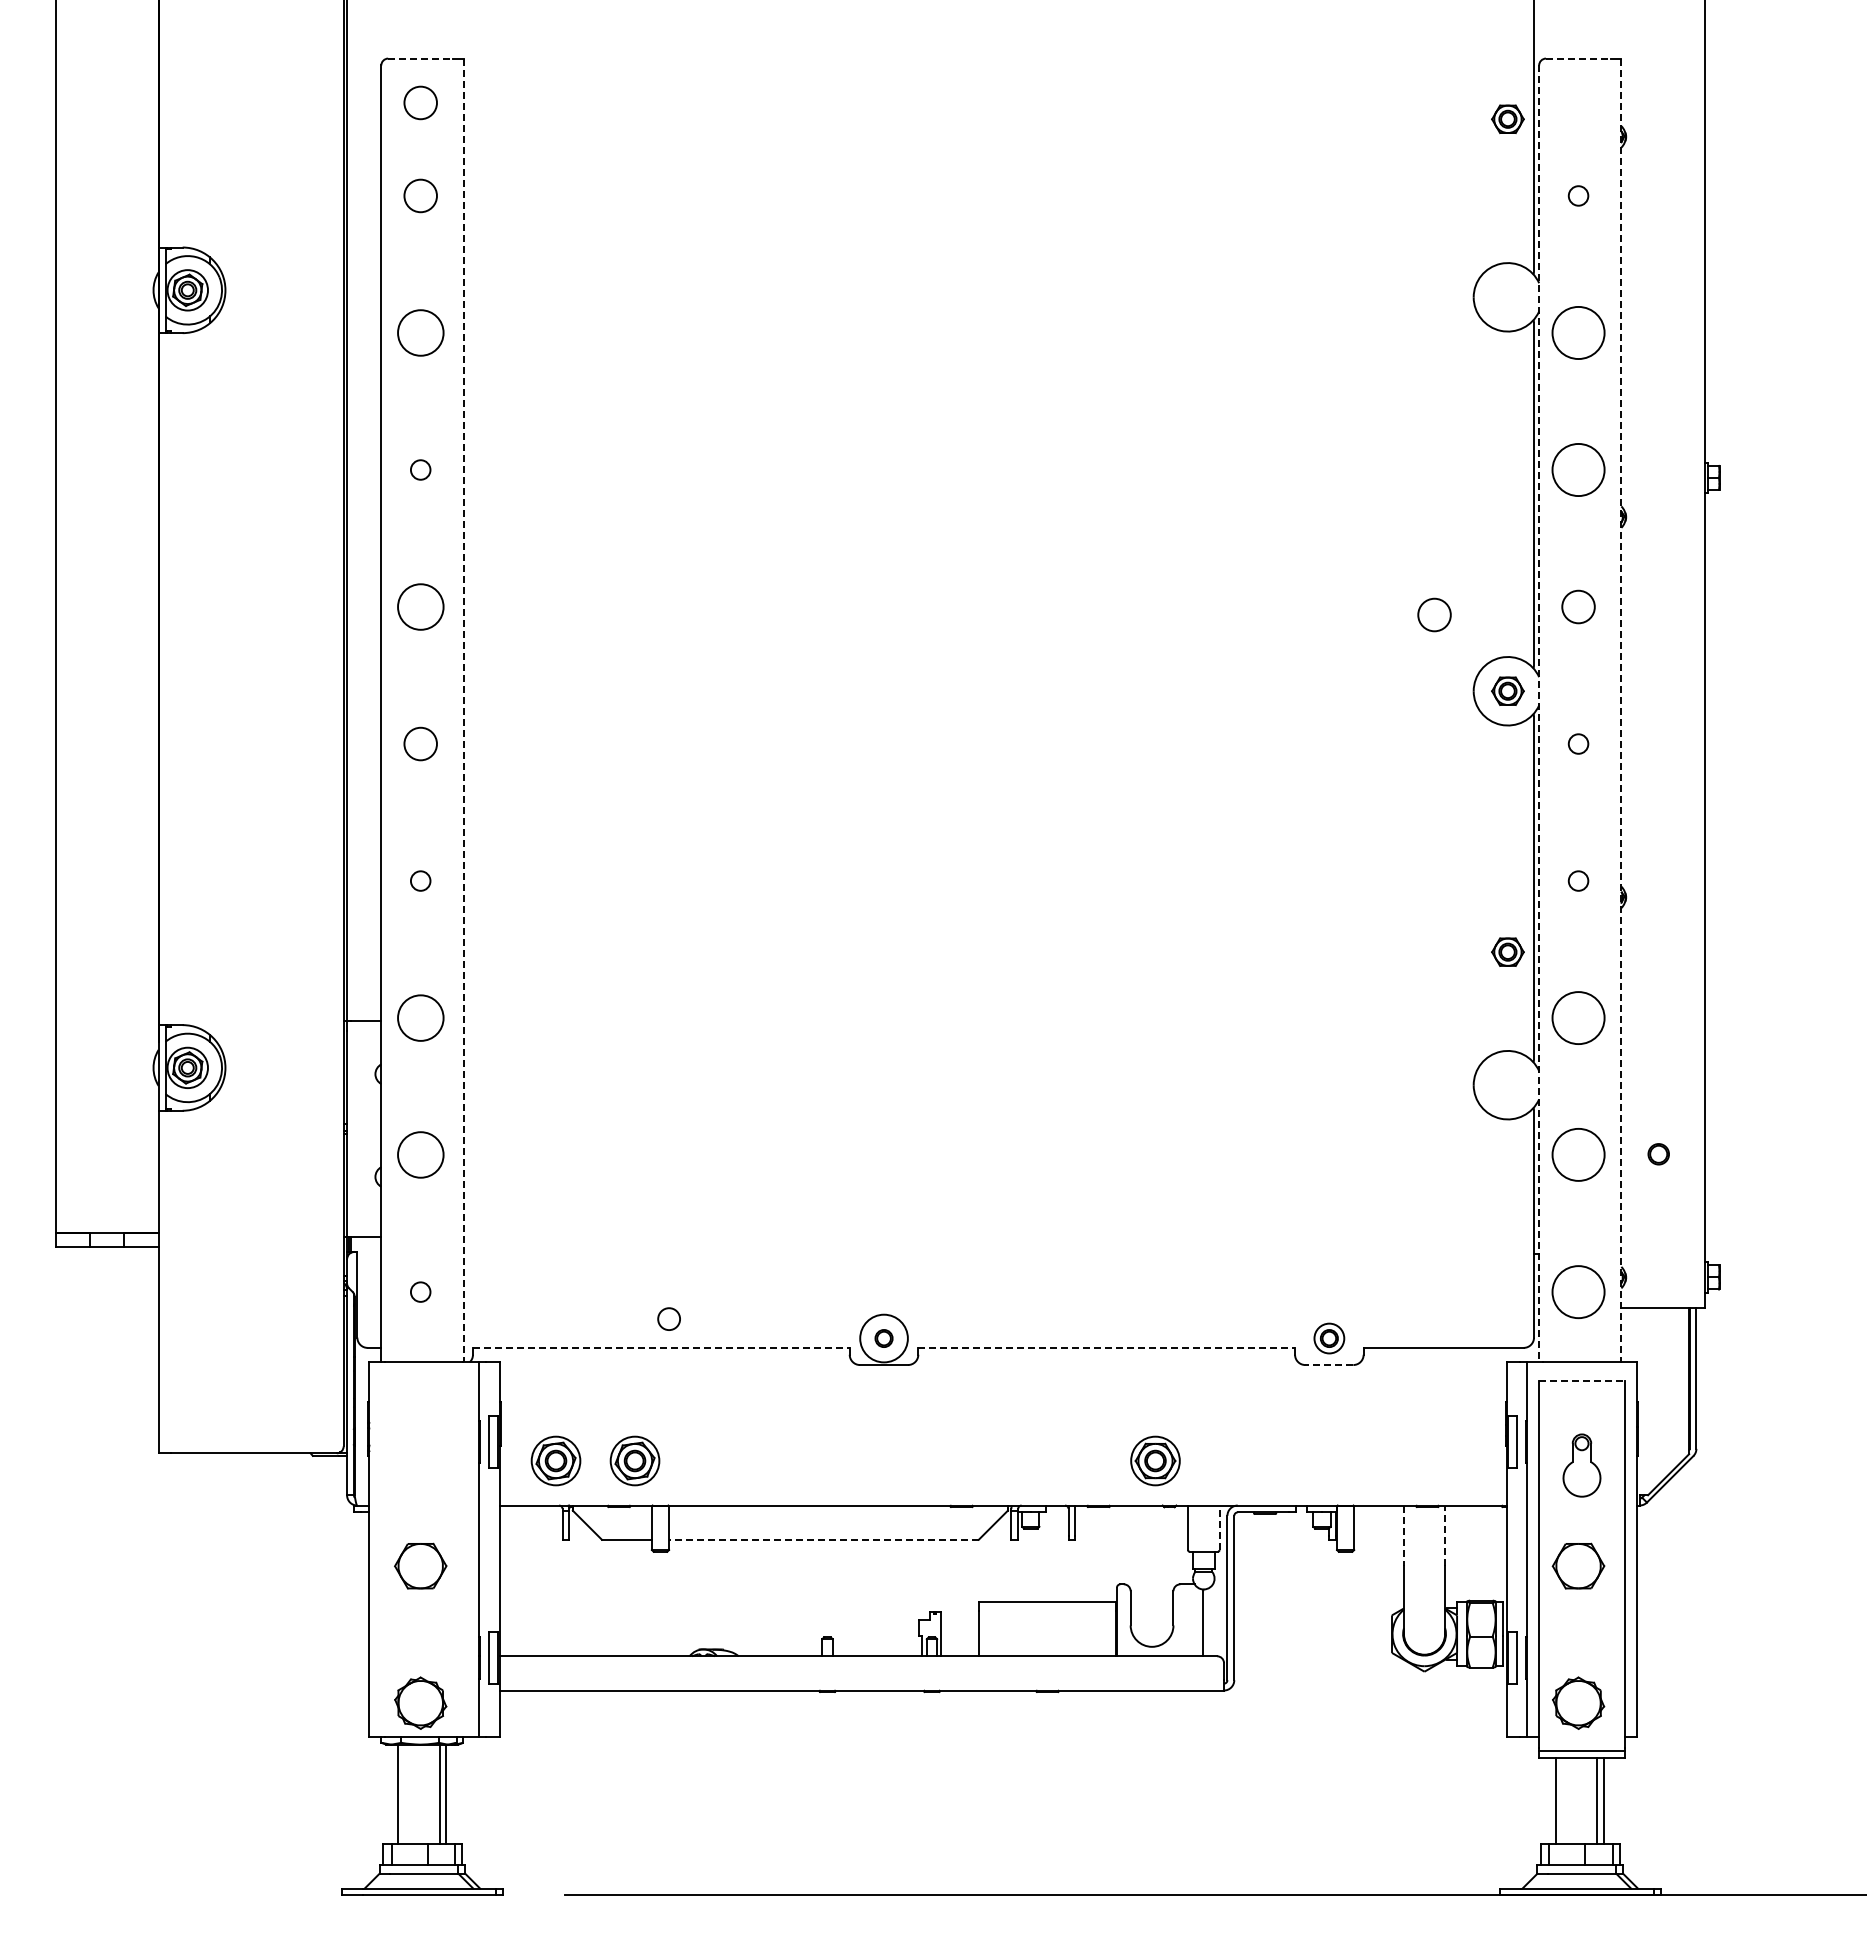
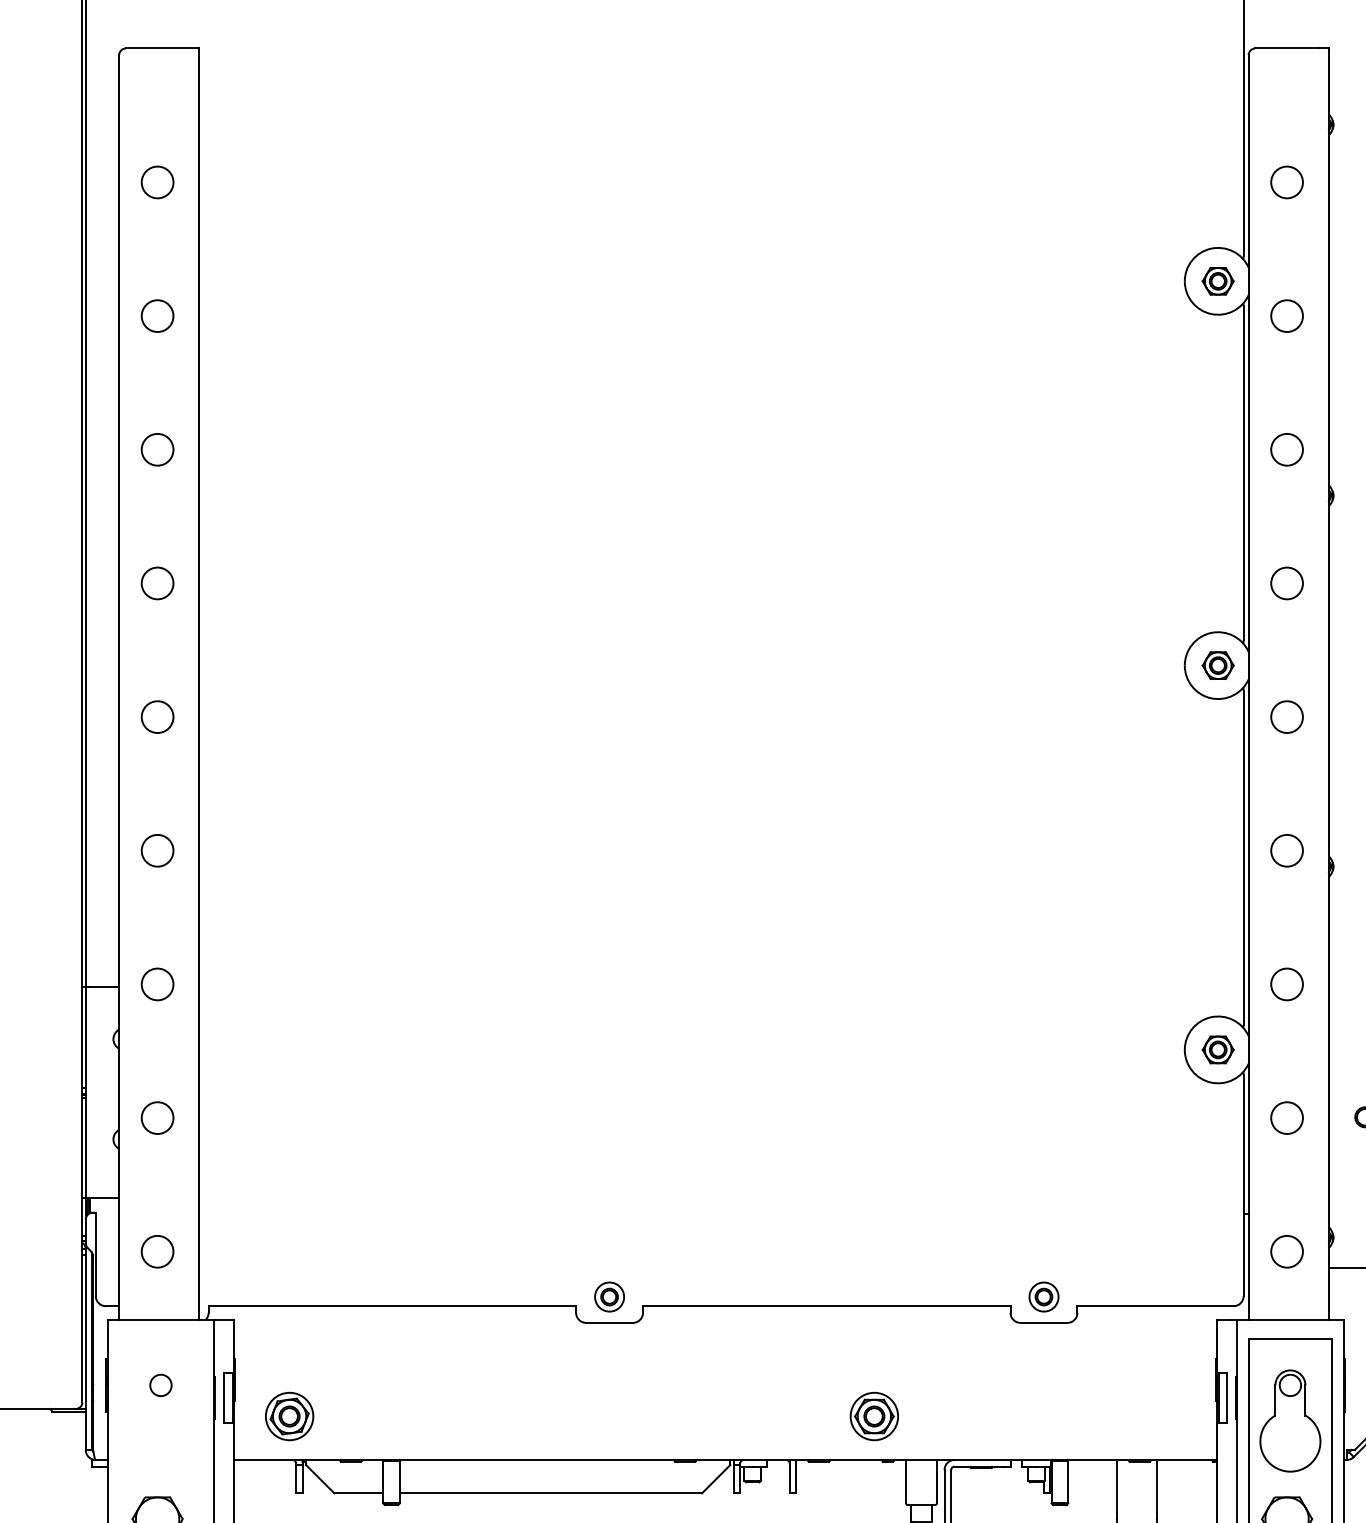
line: (420, 58) -> (157, 48), dashed -> solid
line: (1578, 58) -> (1287, 48), dashed -> solid
circle: (420, 102) -> (157, 91), removed
part: (1507, 118) -> (1217, 280), moved
circle: (1578, 195) -> (1287, 182), size x1.67
circle: (420, 332) -> (157, 315), size x0.71
circle: (1578, 332) -> (1287, 315), size x0.62
circle: (420, 469) -> (157, 449), size x1.67
circle: (1578, 469) -> (1287, 449), size x0.62
circle: (420, 606) -> (157, 582), size x0.71
circle: (1434, 614) -> (1146, 590), removed
line: (463, 710) -> (199, 684), dashed -> solid
line: (1621, 710) -> (1328, 684), dashed -> solid
line: (1539, 714) -> (1248, 688), dashed -> solid
circle: (1578, 743) -> (1287, 716), size x1.67
circle: (420, 880) -> (157, 850), size x1.67
circle: (1578, 880) -> (1287, 850), size x1.67
part: (1507, 951) -> (1217, 1049), moved
circle: (420, 1017) -> (157, 983), size x0.71
circle: (1578, 1017) -> (1287, 983), size x0.62
circle: (420, 1155) -> (157, 1118), size x0.71
circle: (1578, 1155) -> (1287, 1118), size x0.62
circle: (420, 1291) -> (157, 1251), size x1.67
circle: (1578, 1291) -> (1287, 1251), size x0.62
circle: (668, 1318) -> (160, 1384), moved
circle: (883, 1338) -> (609, 1297), size x0.62
line: (661, 1347) -> (392, 1305), dashed -> solid
line: (1107, 1347) -> (827, 1305), dashed -> solid
line: (1328, 1365) -> (1043, 1323), dashed -> solid
line: (1581, 1381) -> (1289, 1338), dashed -> solid
part: (634, 1460) -> (366, 1416), removed
part: (1581, 1465) -> (1289, 1420), size x1.67
line: (1219, 1527) -> (936, 1481), dashed -> solid
line: (1445, 1535) -> (1157, 1489), dashed -> solid
line: (1403, 1536) -> (1116, 1490), dashed -> solid
line: (823, 1539) -> (550, 1493), dashed -> solid

